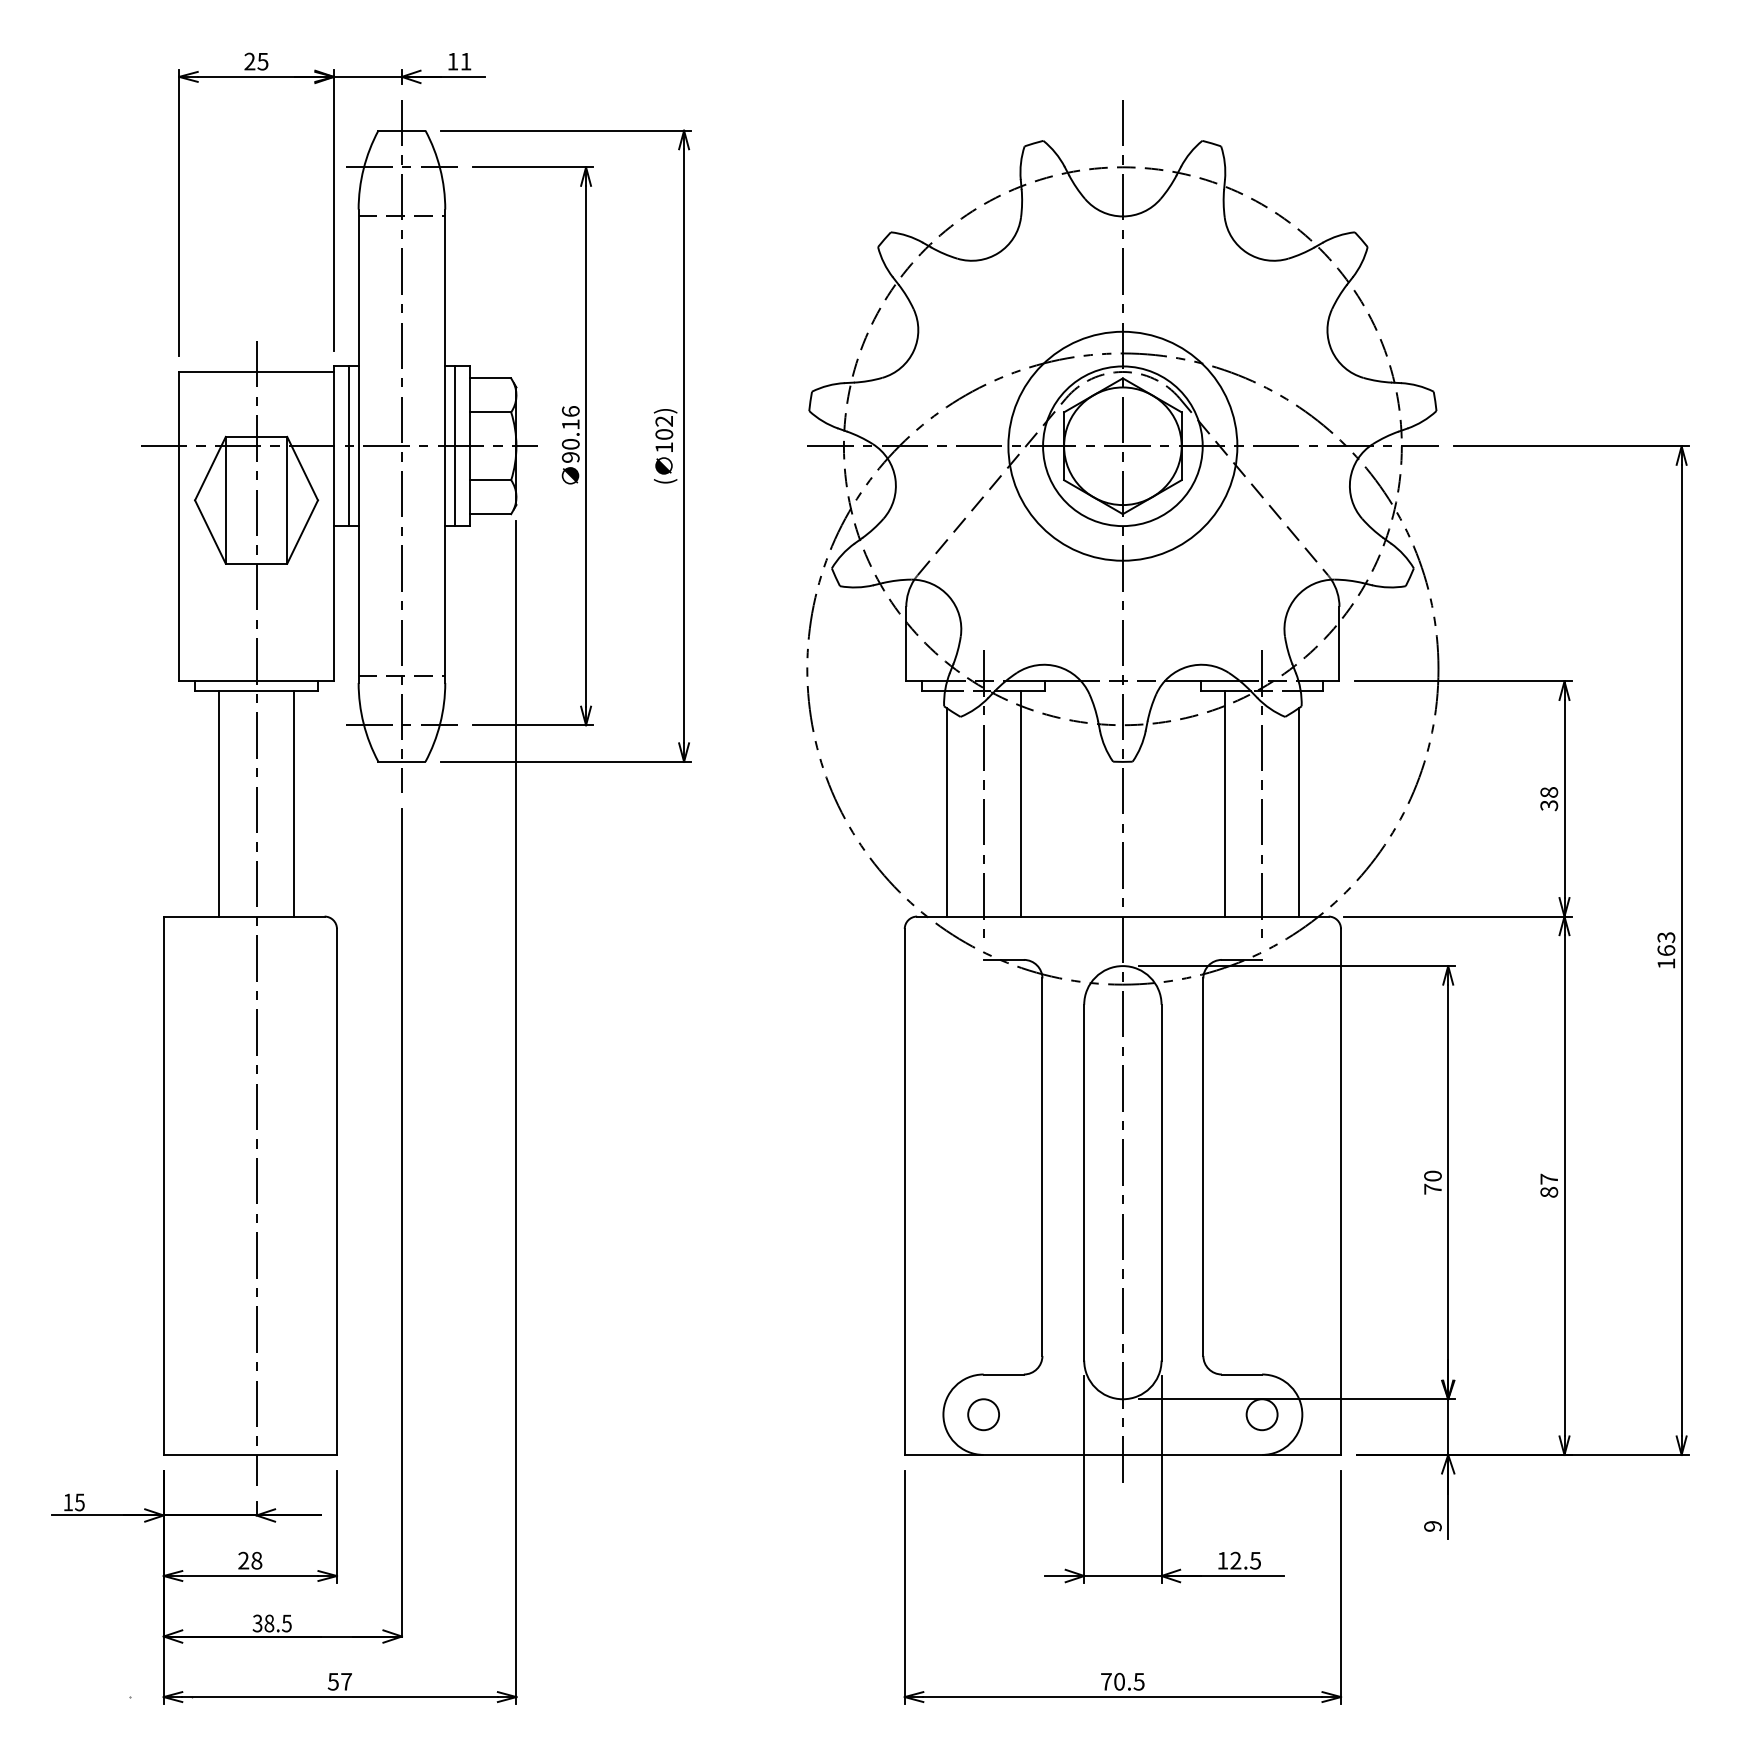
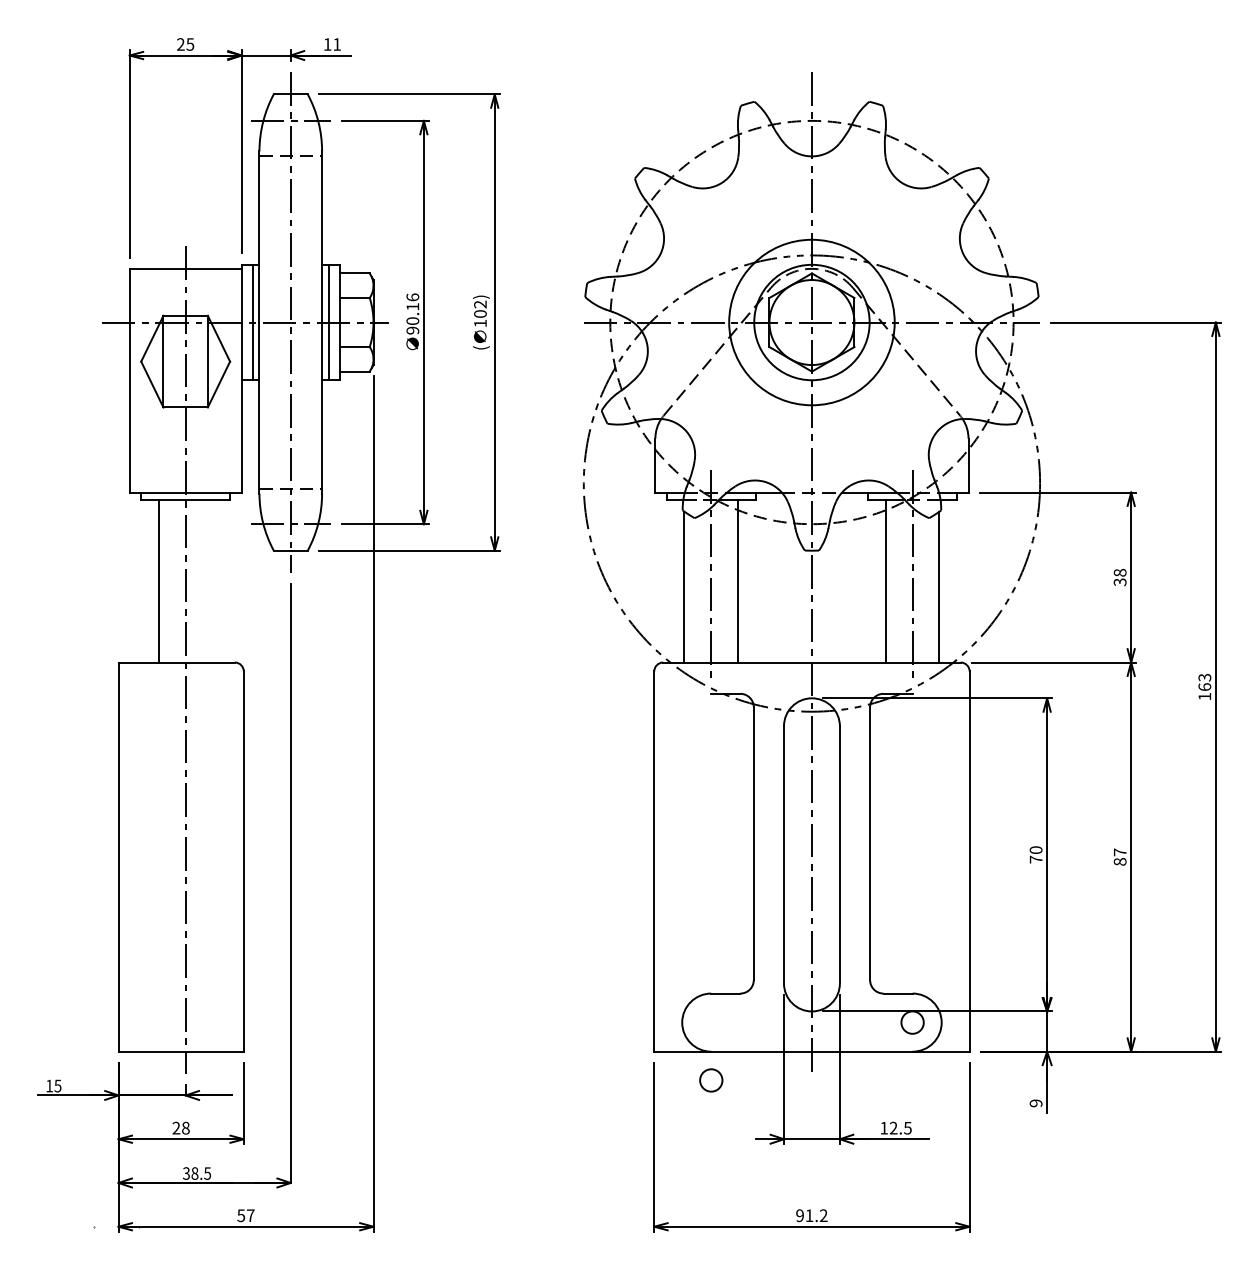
line: (293, 803) -> (212, 580), removed
circle: (983, 1414) -> (711, 1080), moved
text: (1122, 1681) -> (811, 1215), 70.5 -> 91.2

